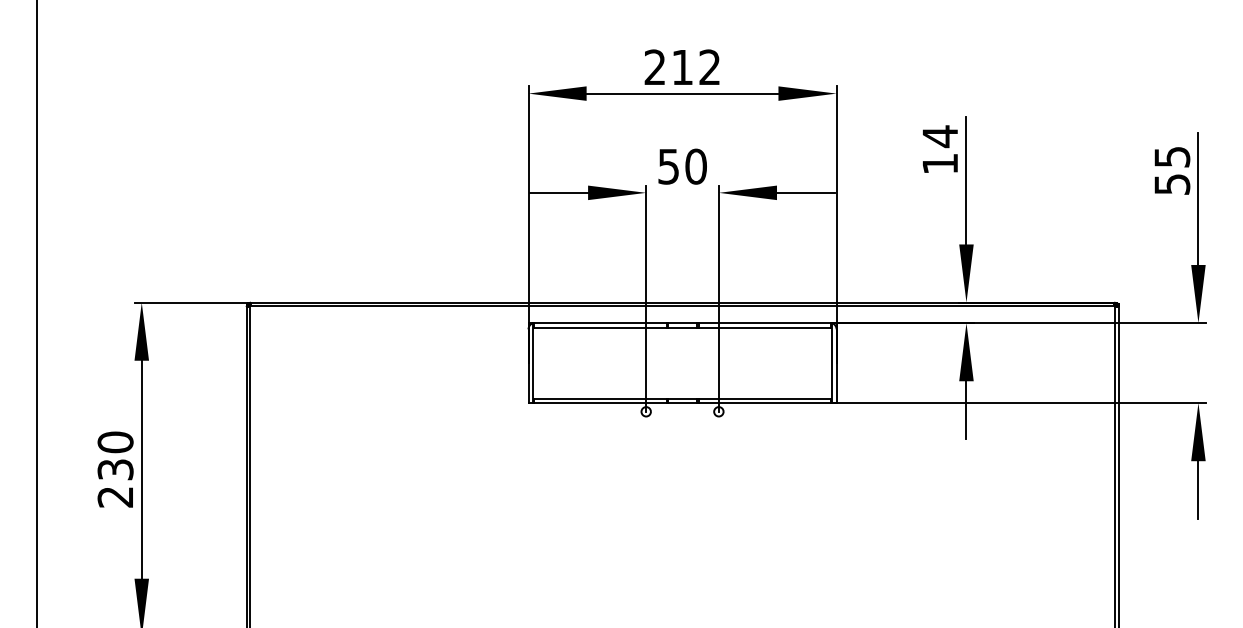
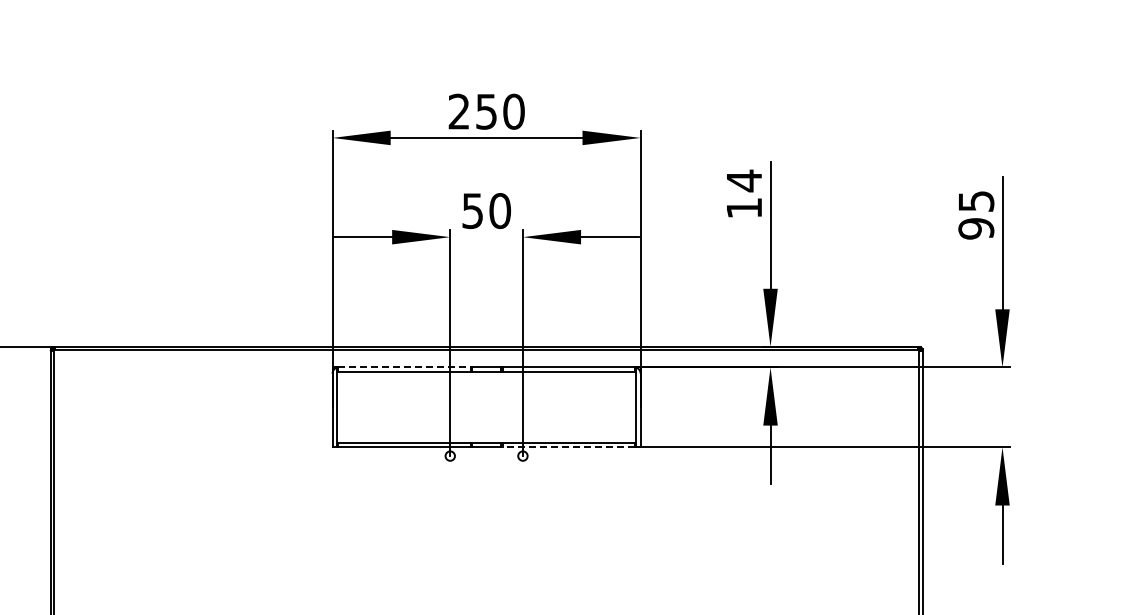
text: (696, 67) -> (500, 111), 212 -> 250
text: (1172, 184) -> (976, 228), 55 -> 95
line: (600, 323) -> (404, 367), solid -> dashed
line: (764, 403) -> (568, 447), solid -> dashed

